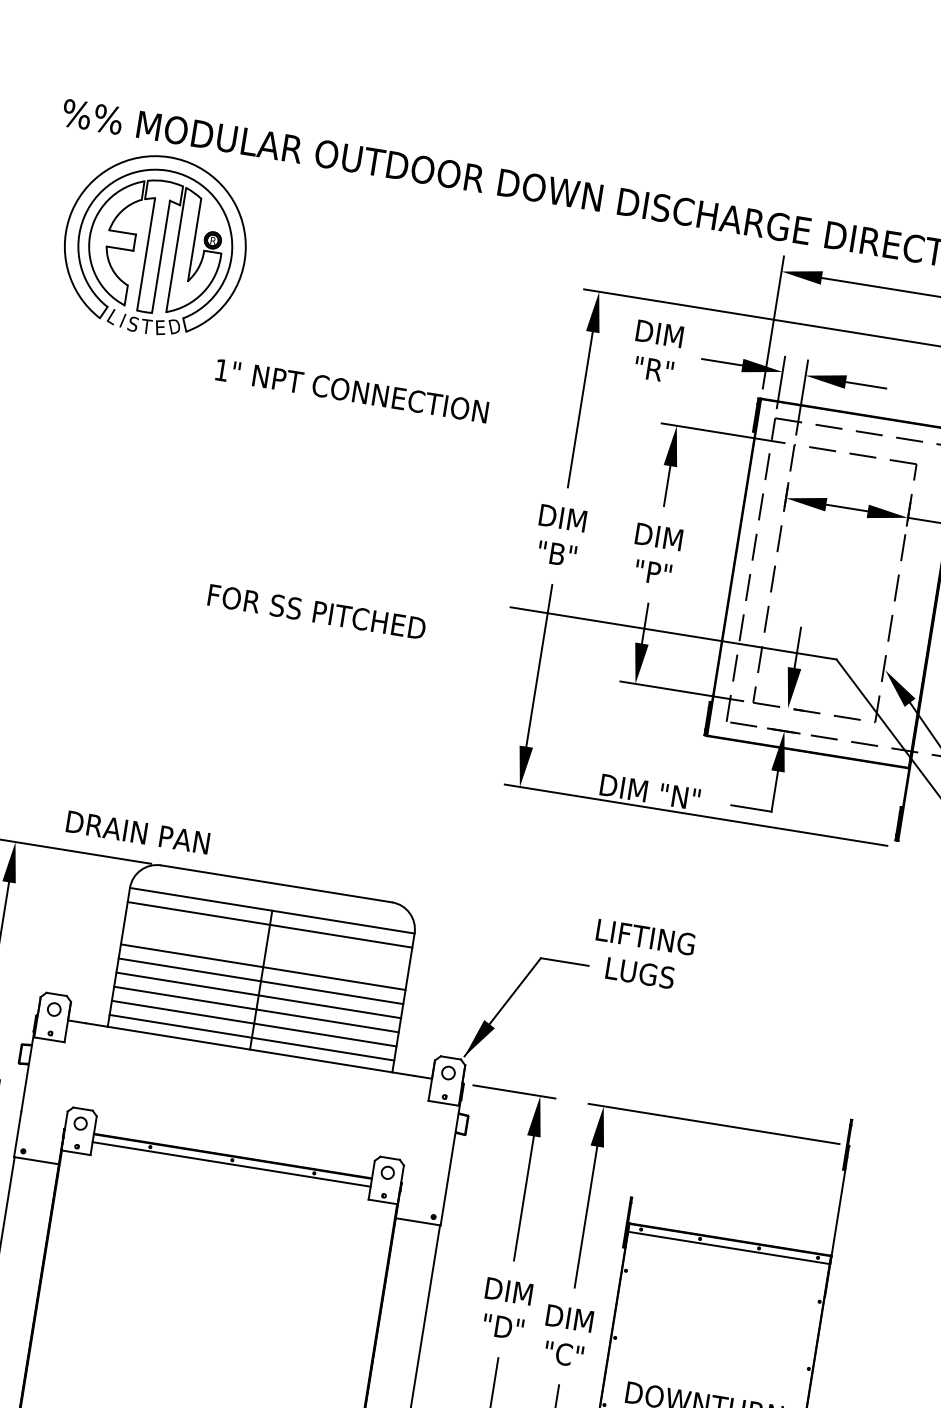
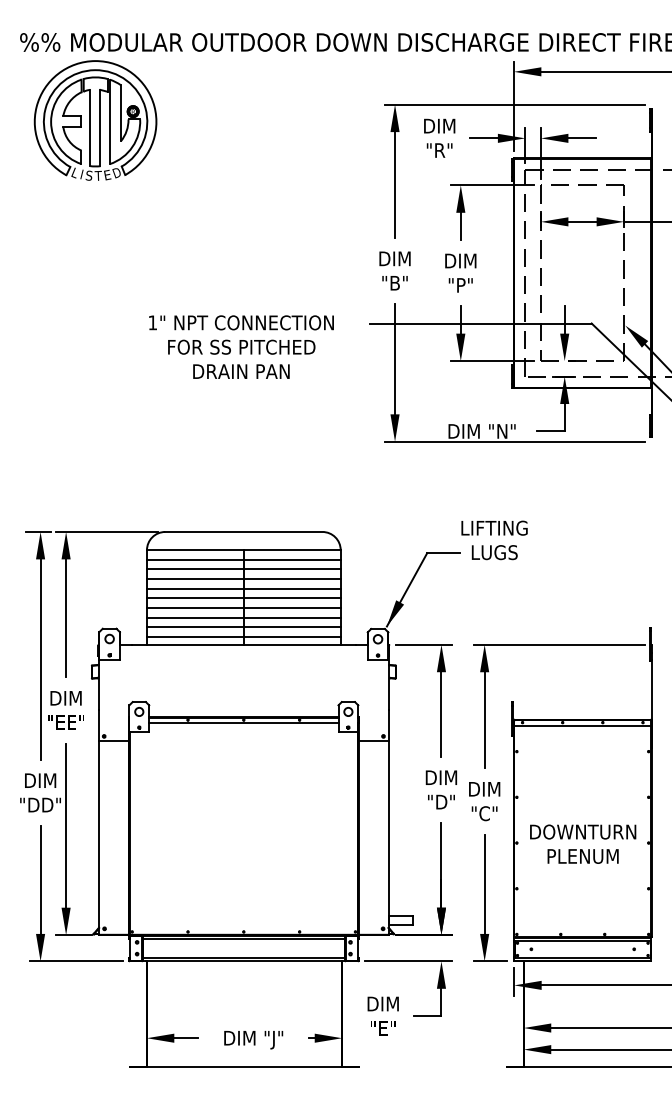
text: (352, 390) -> (241, 322), moved
text: (138, 832) -> (241, 371), moved
line: (267, 938) -> (243, 569), added
line: (264, 953) -> (243, 579), added

